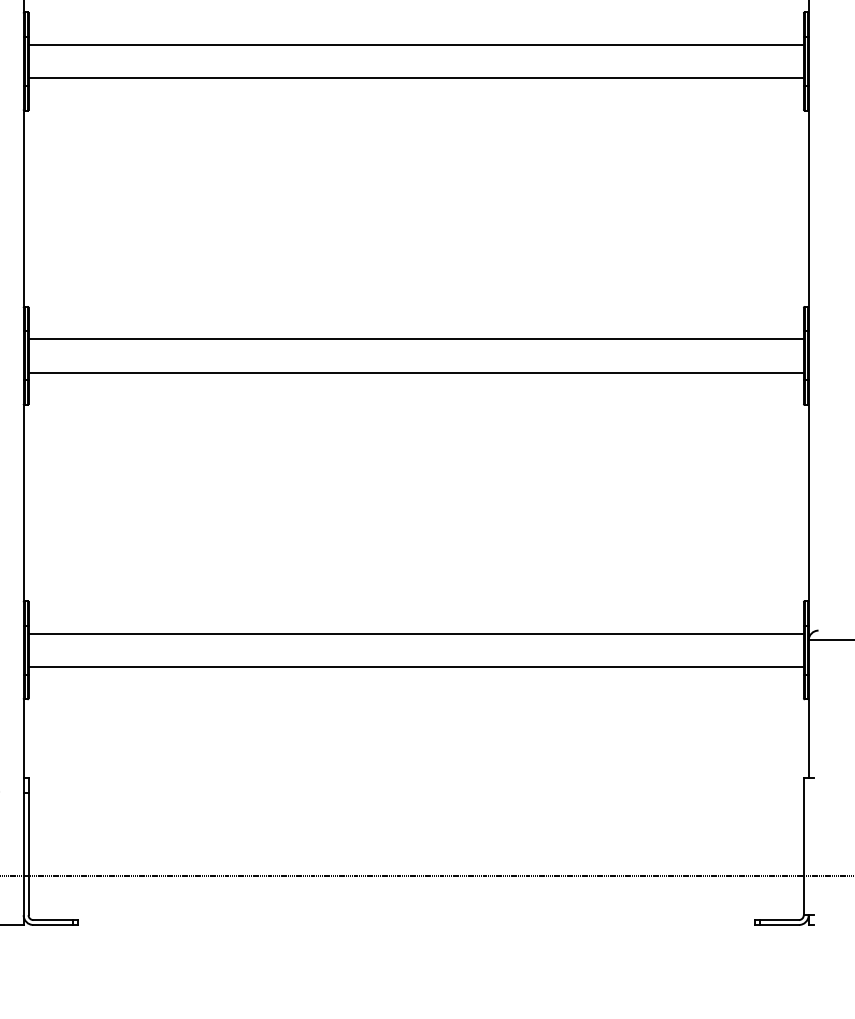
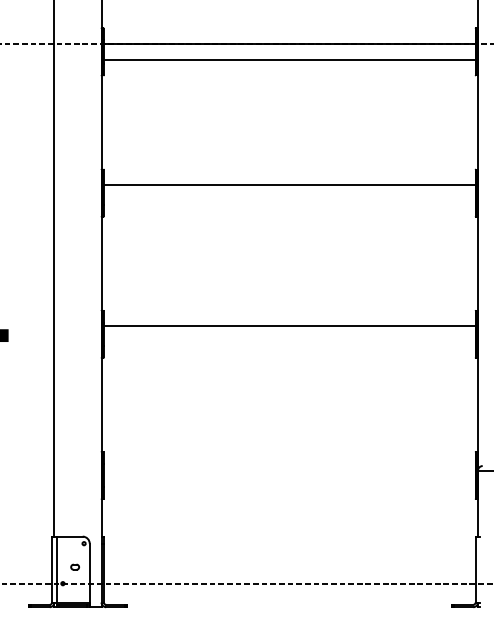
line: (415, 78) -> (289, 201), removed
line: (415, 372) -> (289, 342), removed
line: (415, 633) -> (289, 467), removed
line: (415, 667) -> (289, 483), removed

